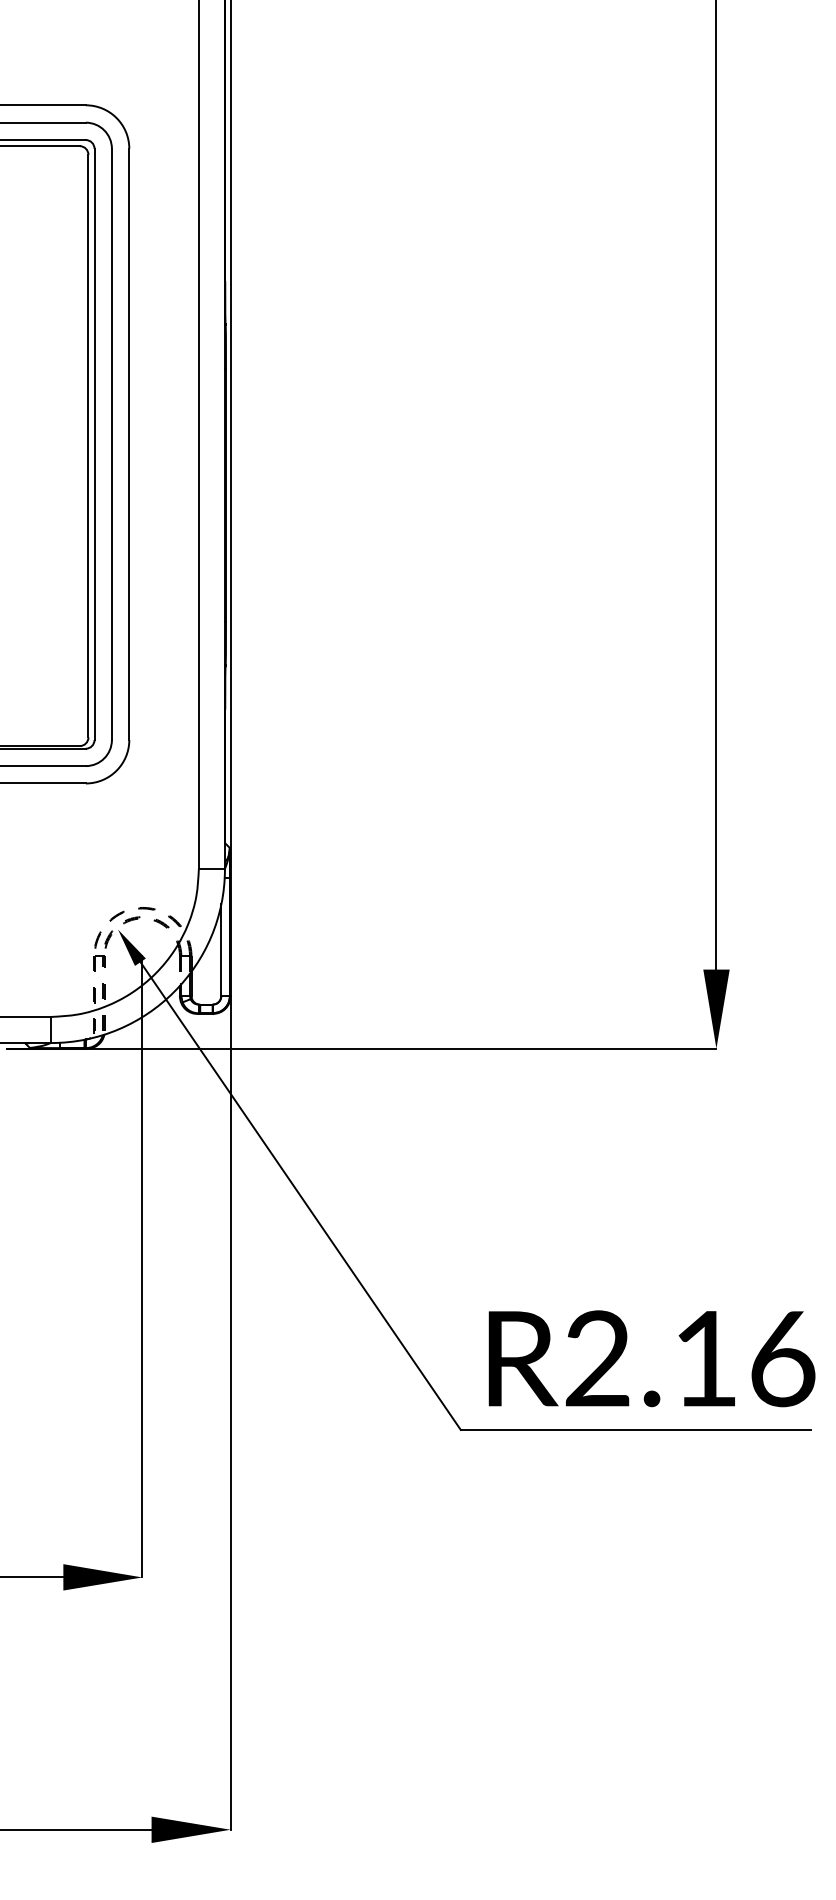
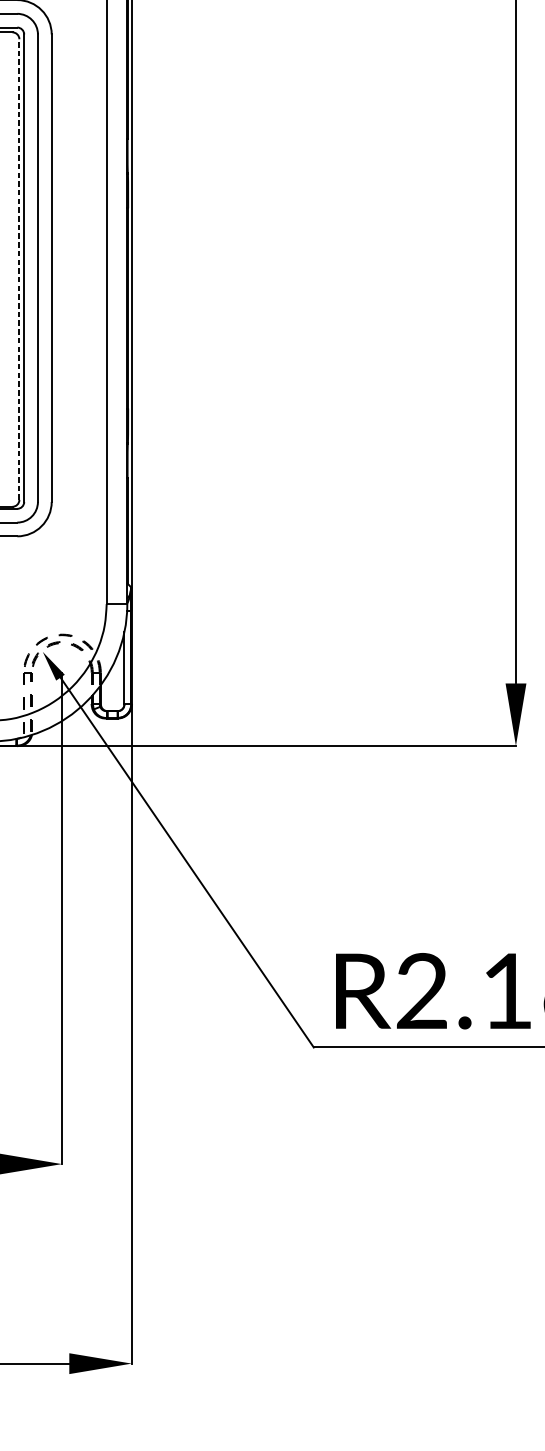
line: (88, 445) -> (19, 269), solid -> dashed

